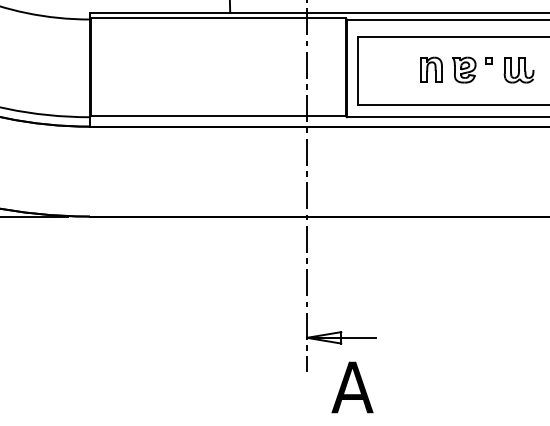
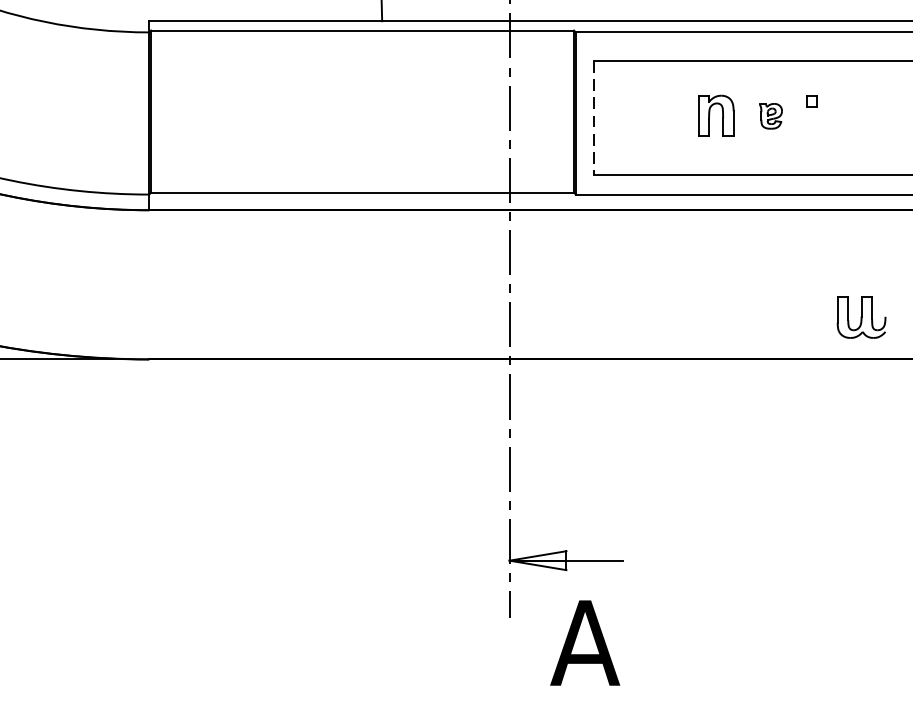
part: (464, 69) -> (770, 115), size x0.6
part: (518, 70) -> (860, 317), moved
line: (357, 71) -> (593, 118), solid -> dashed

